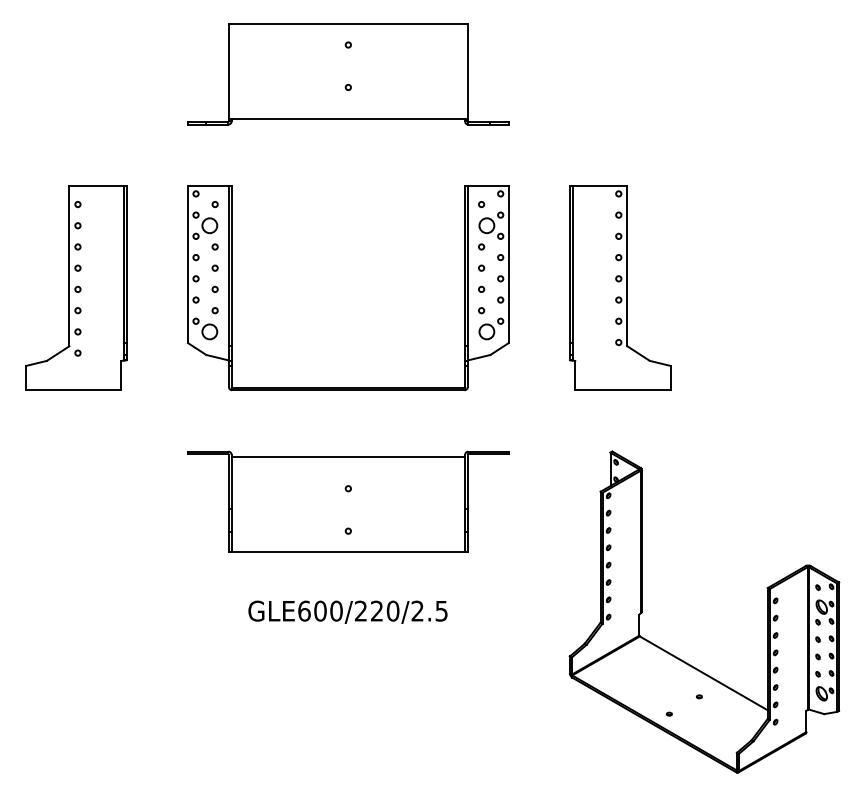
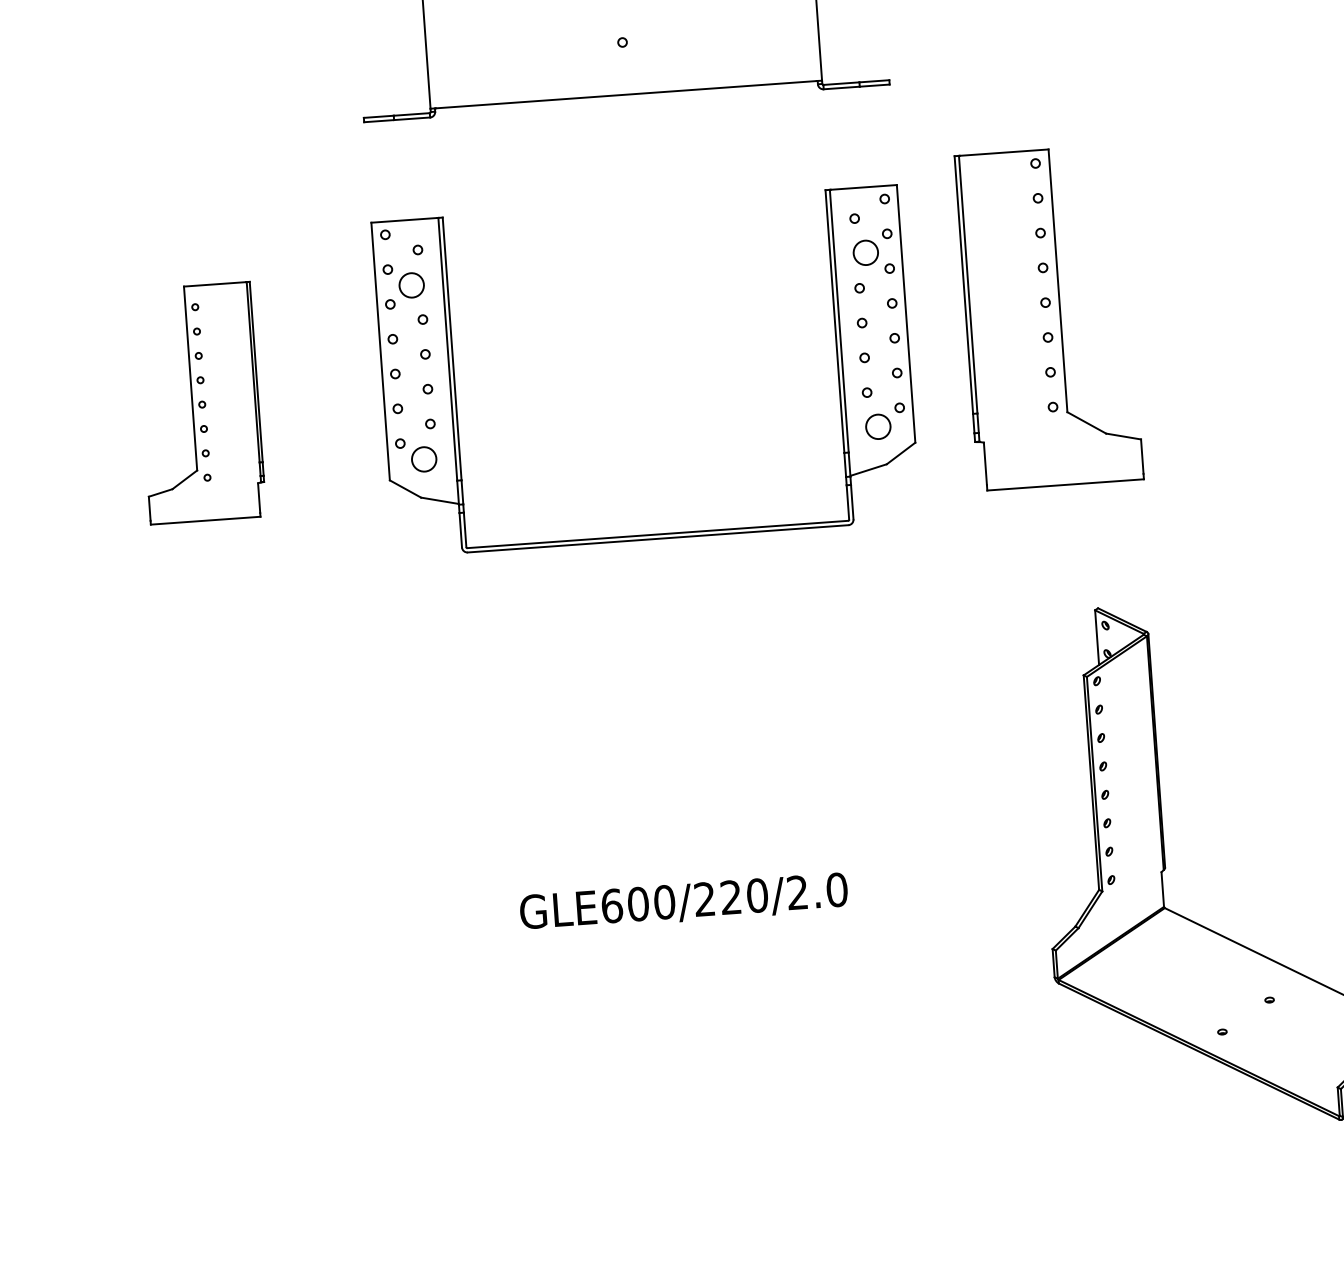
part: (76, 287) -> (200, 402), size x0.7
part: (620, 287) -> (1049, 316), moved
part: (348, 501) -> (671, 721), removed
text: (441, 610) -> (836, 888), GLE600/220/2.5 -> GLE600/220/2.0

